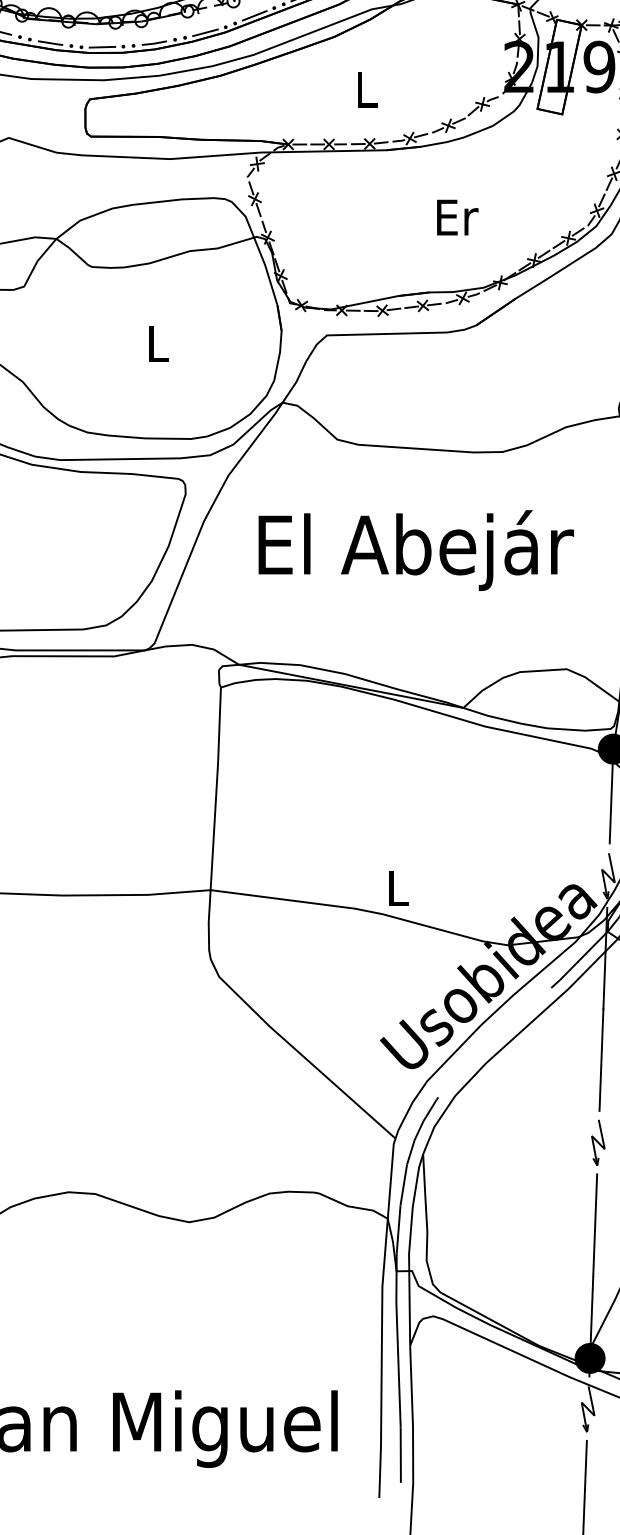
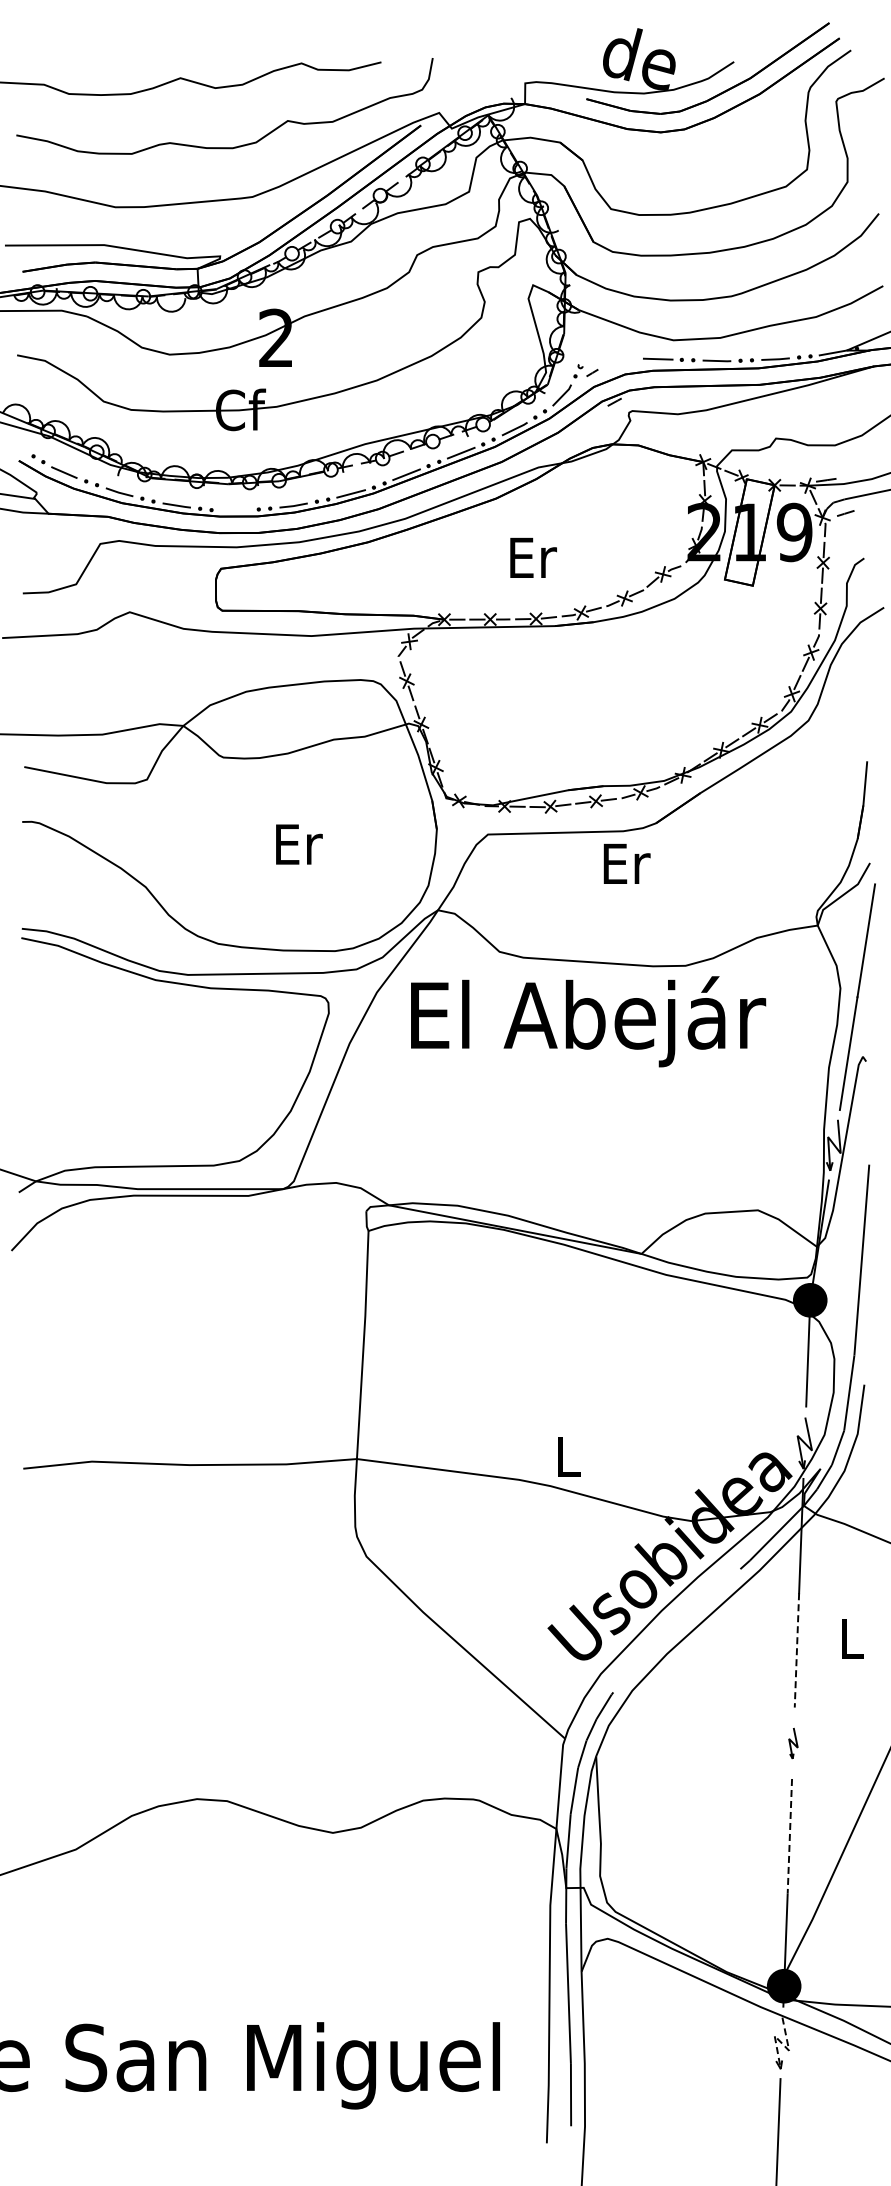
line: (101, 46) -> (234, 509), removed
text: (367, 89) -> (533, 557), L -> Er
text: (457, 217) -> (626, 863), moved
text: (159, 344) -> (299, 844), L -> Er
text: (416, 550) -> (588, 1021), moved
line: (601, 1060) -> (796, 1650), solid -> dashed
part: (598, 1142) -> (793, 1743), size x0.6
line: (594, 1225) -> (789, 1836), solid -> dashed
line: (587, 1408) -> (781, 2042), solid -> dashed

